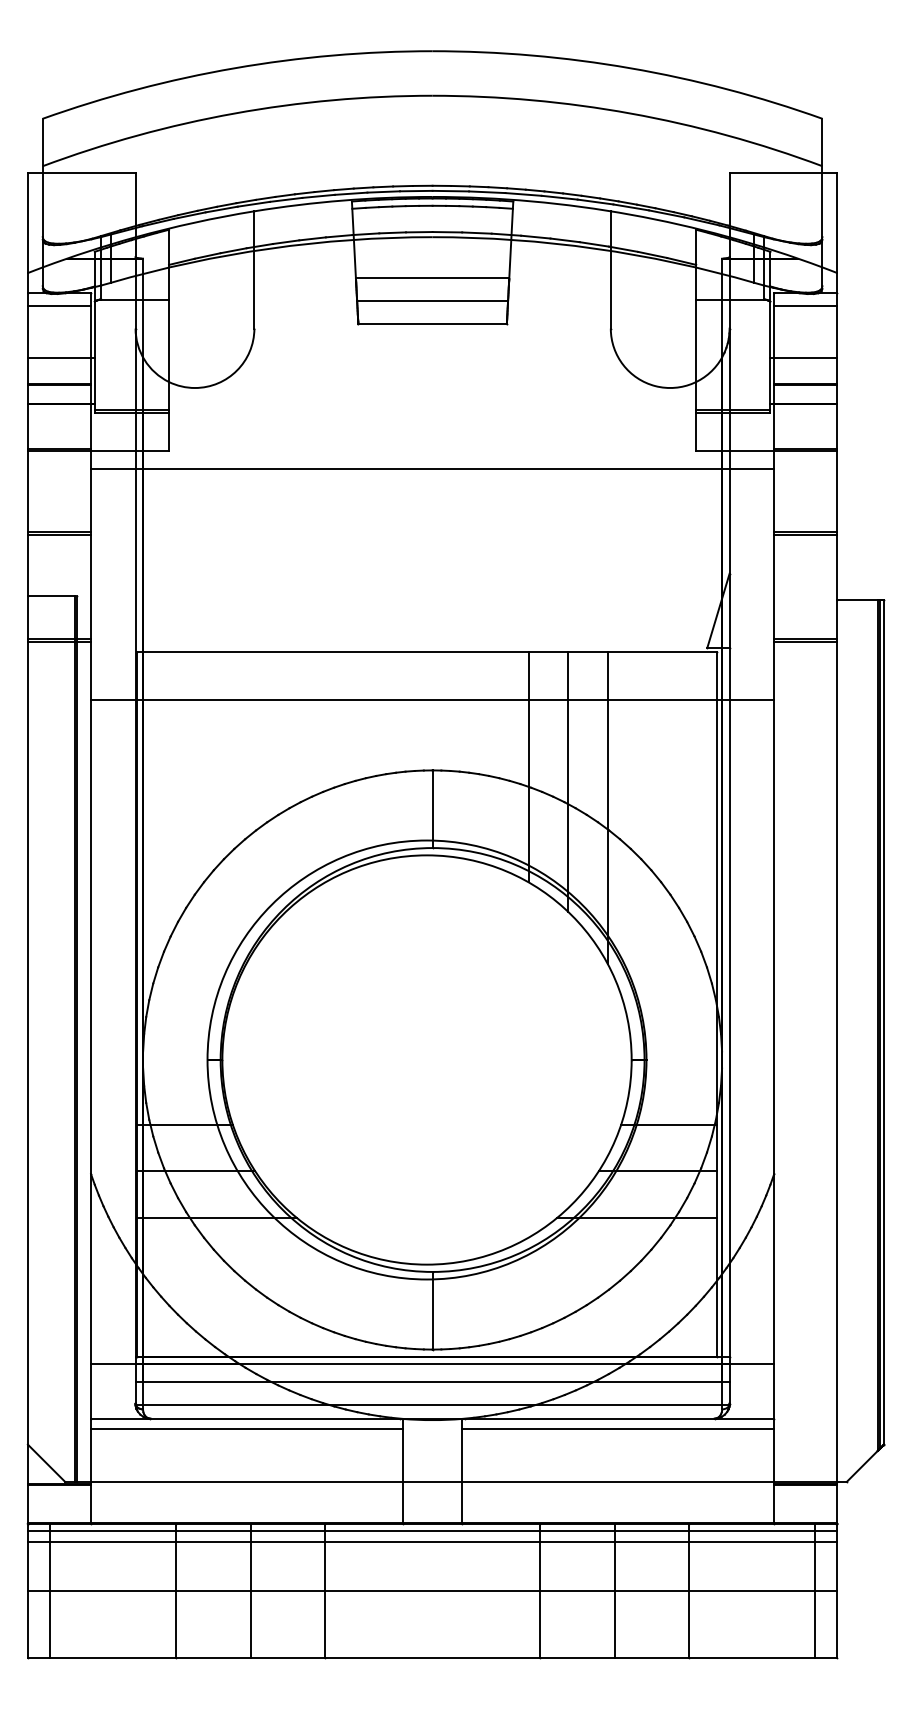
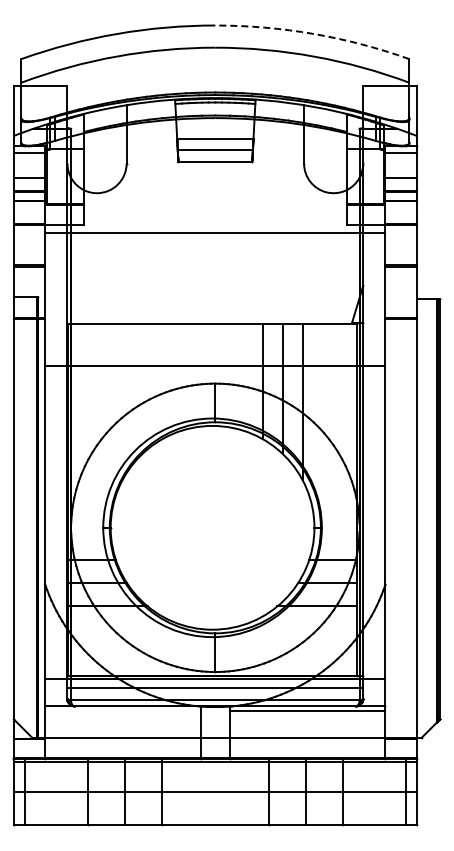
arc: (629, 67) -> (313, 33), solid -> dashed
line: (432, 699) -> (215, 365), moved
line: (246, 1428) -> (122, 711), removed
line: (430, 1541) -> (214, 767), removed

